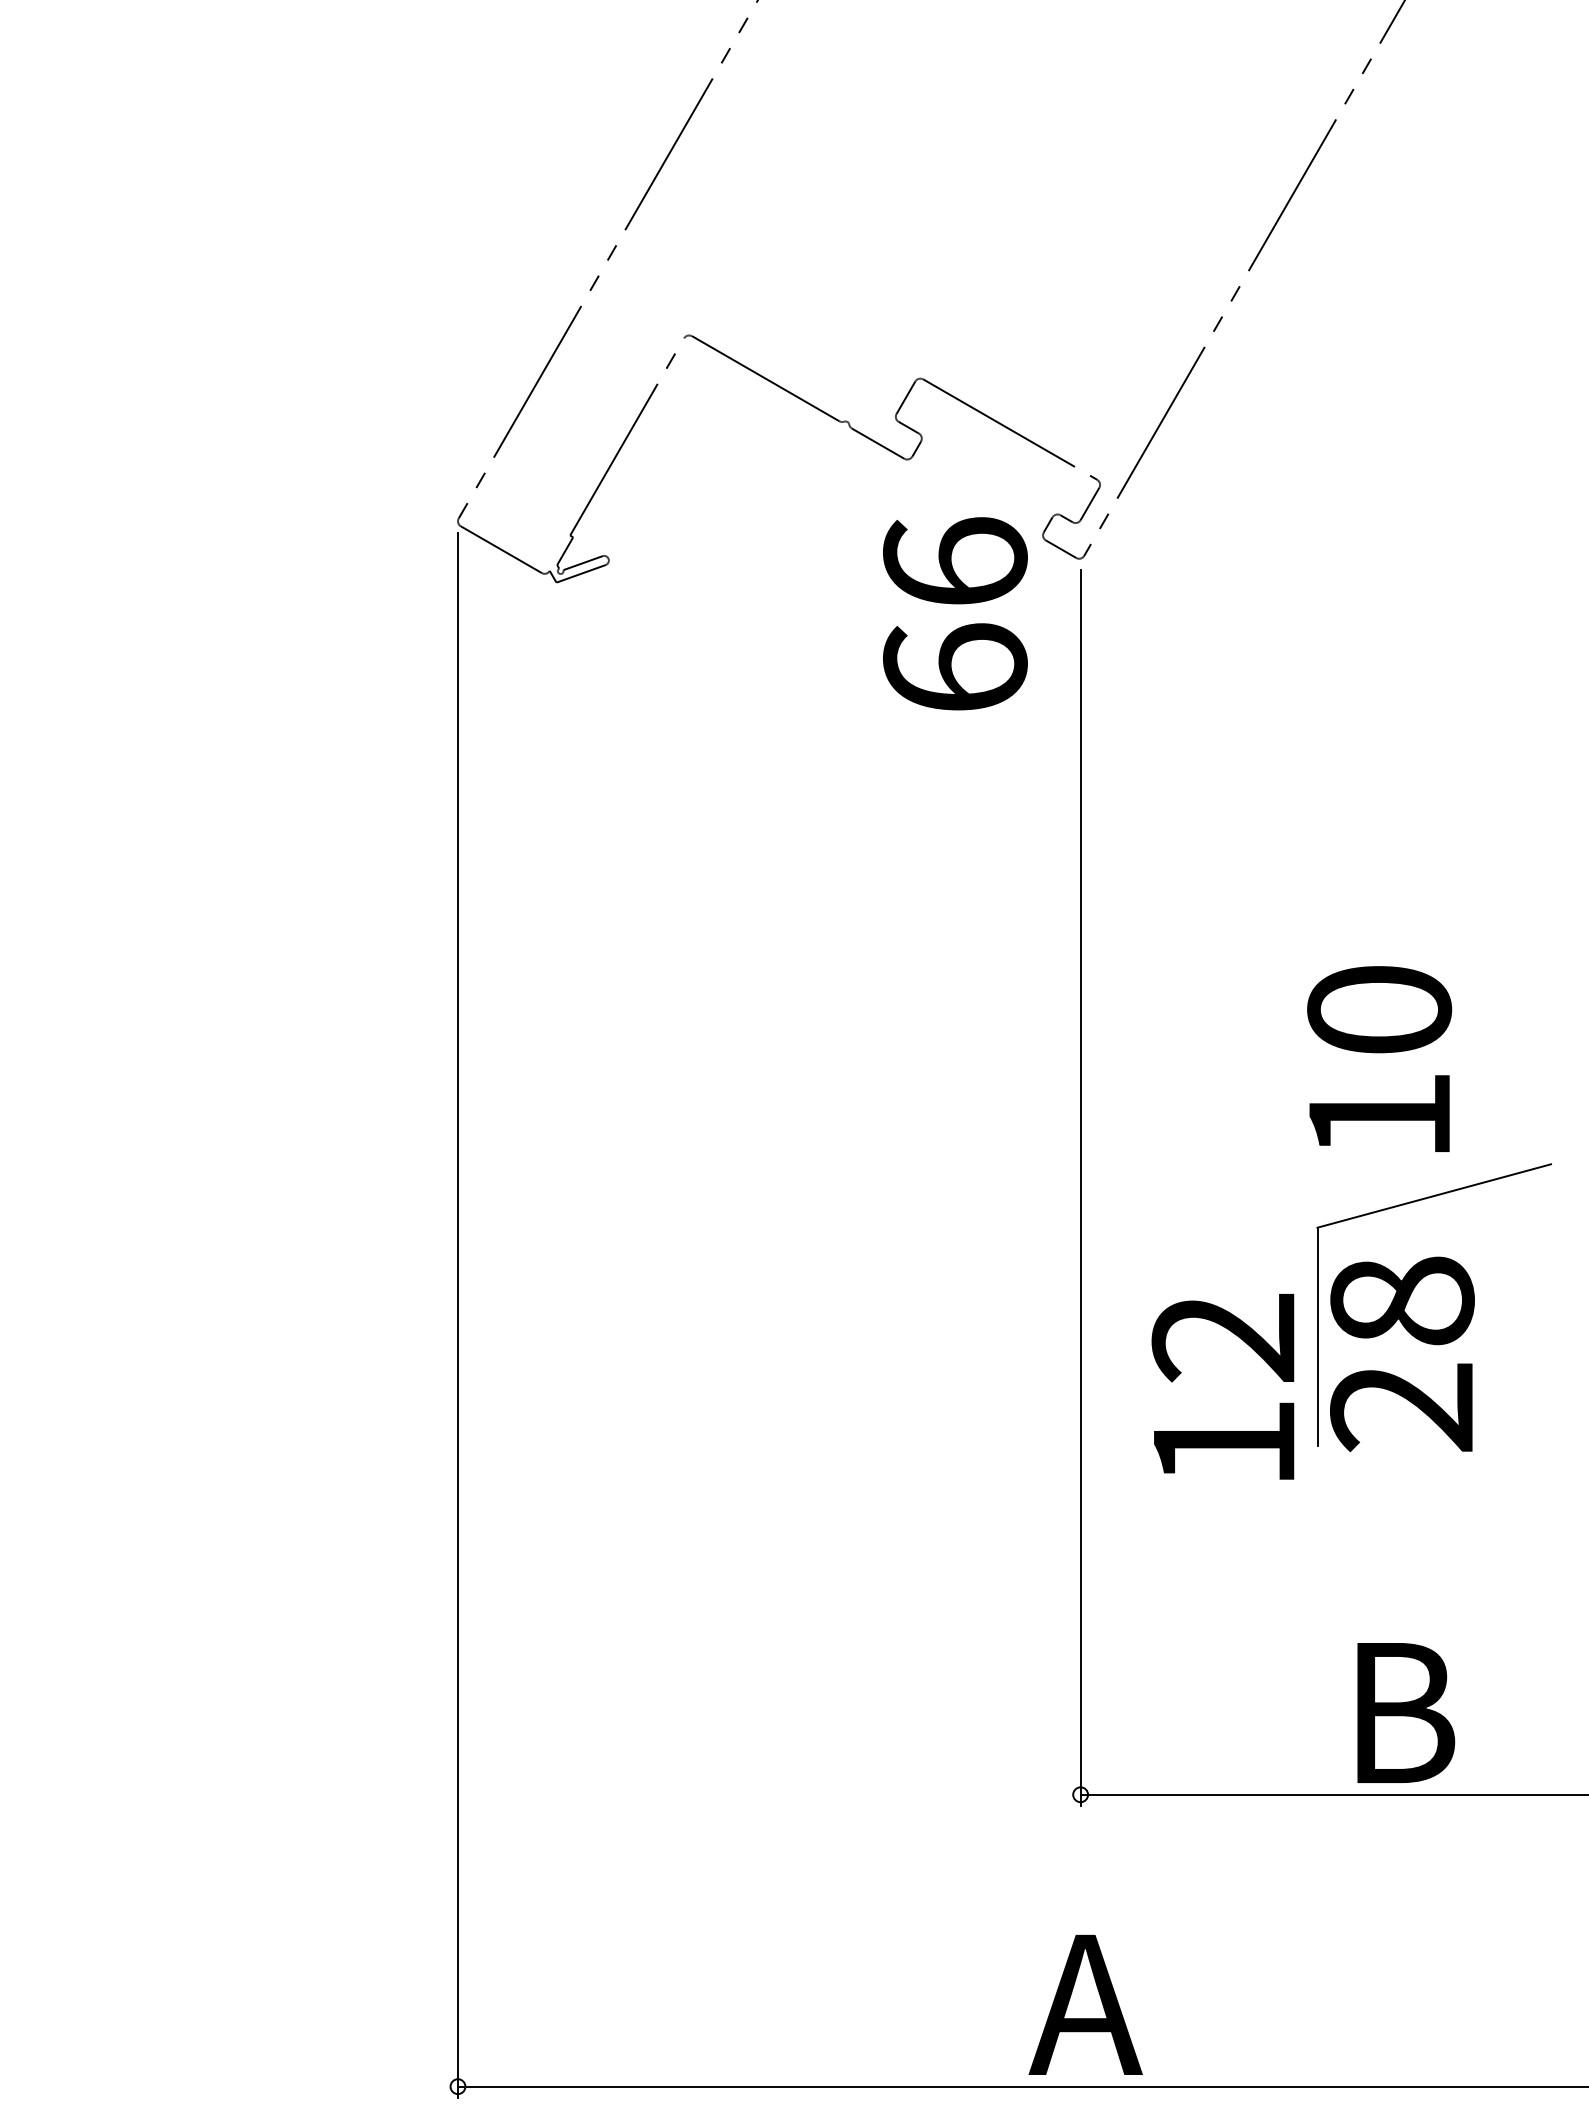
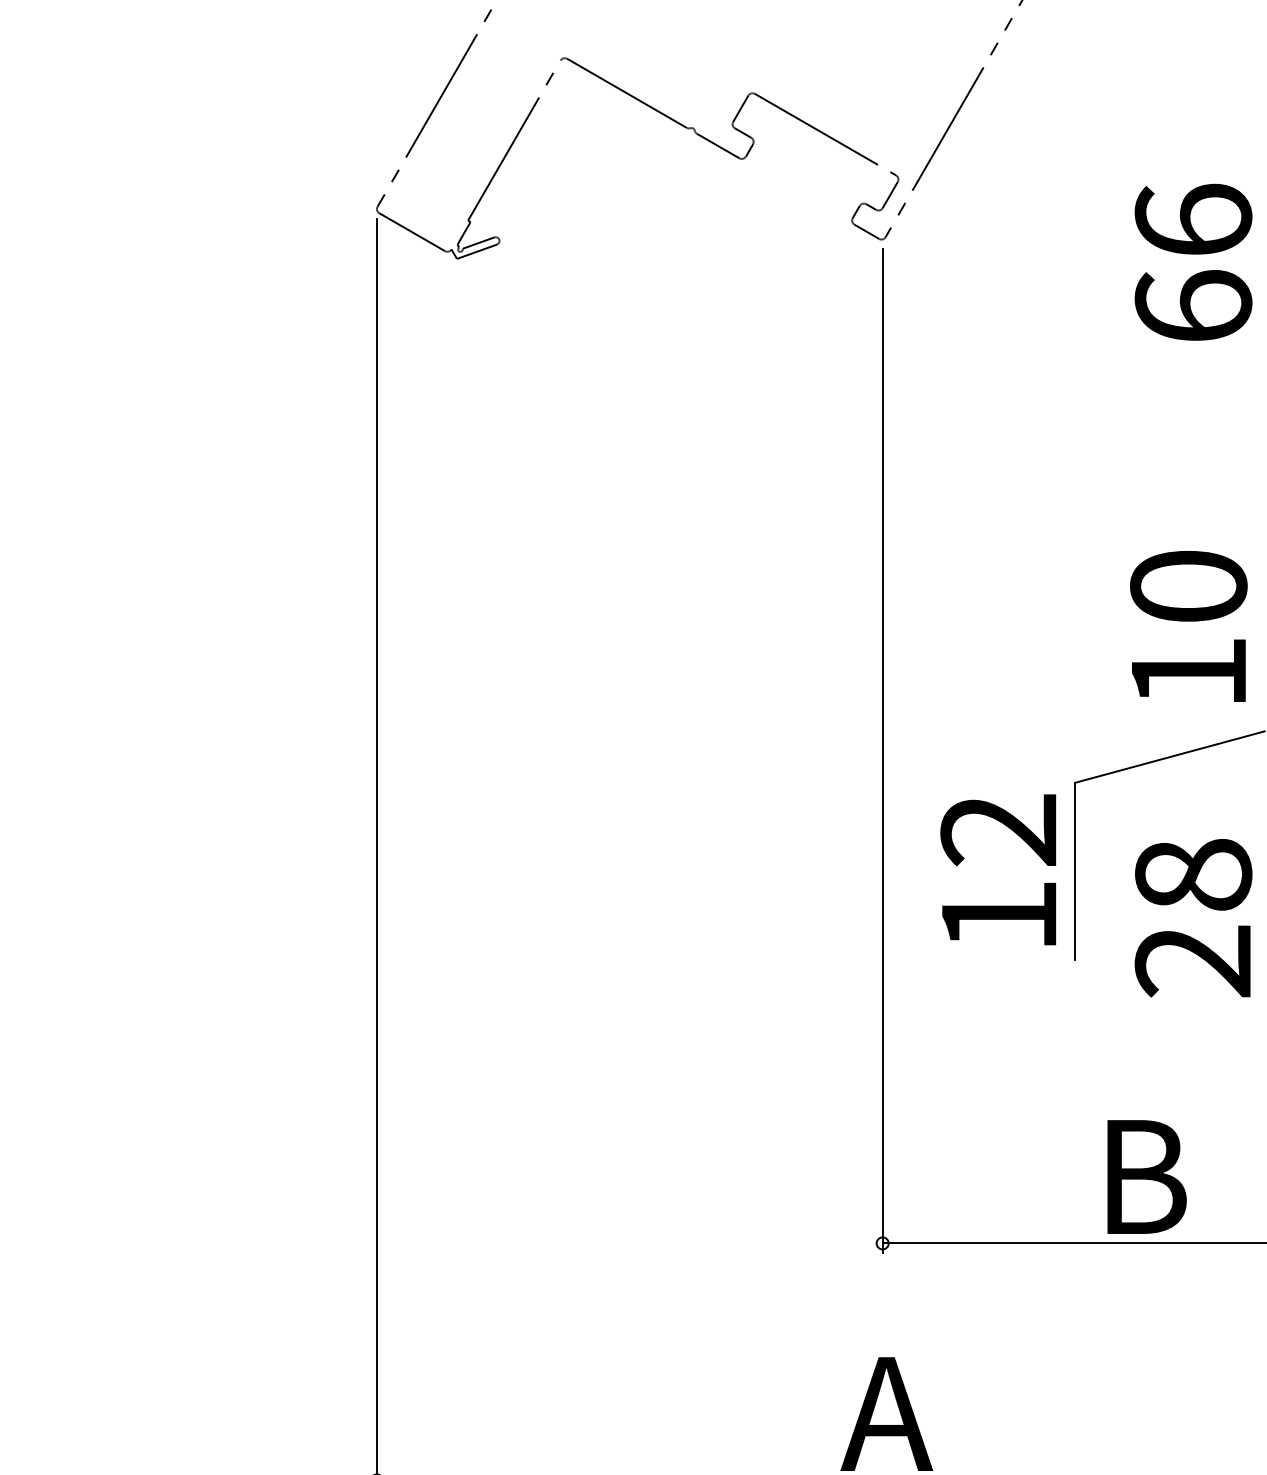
text: (955, 613) -> (1193, 262), moved
text: (1379, 1058) -> (1188, 625), moved
text: (1402, 1354) -> (1193, 918), moved
text: (1222, 1386) -> (997, 869), moved

